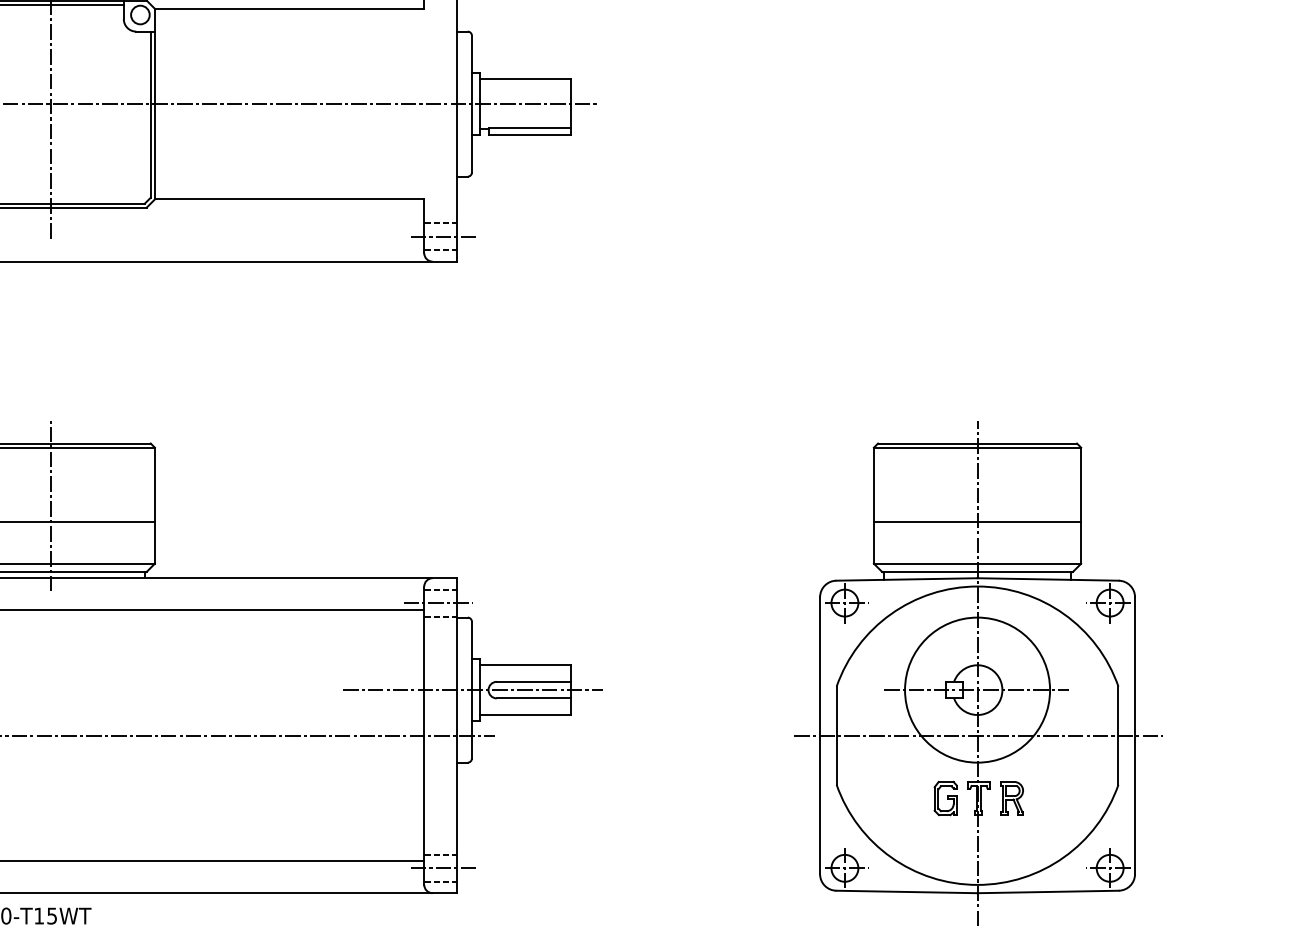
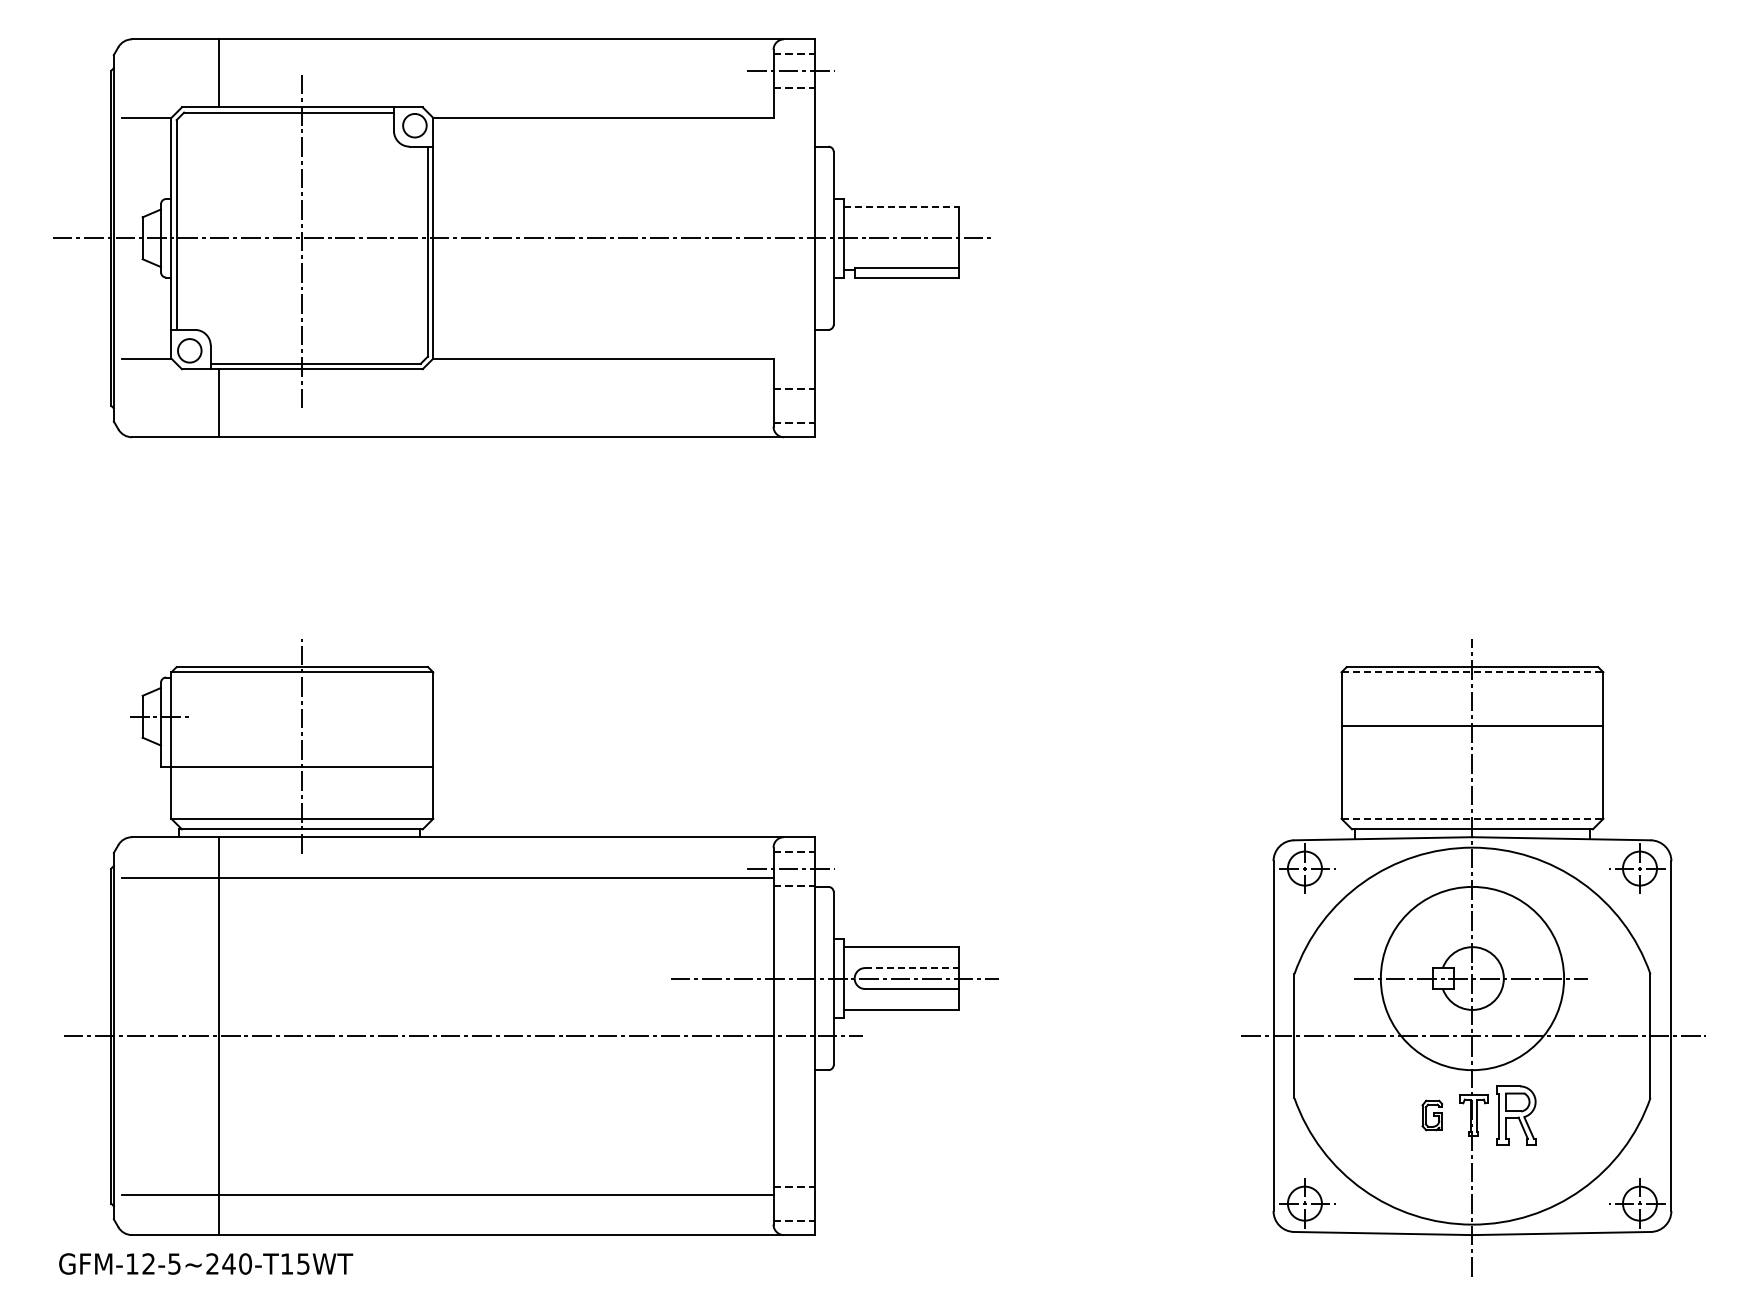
line: (525, 78) -> (901, 206), solid -> dashed
line: (443, 236) -> (797, 405), removed
line: (977, 447) -> (1472, 672), solid -> dashed
line: (977, 522) -> (1472, 725), moved
line: (977, 563) -> (1472, 818), solid -> dashed
line: (534, 682) -> (912, 968), solid -> dashed
part: (1011, 797) -> (1515, 1114), size x1.4
part: (945, 798) -> (1432, 1115), size x0.7
line: (443, 868) -> (797, 1203), removed

